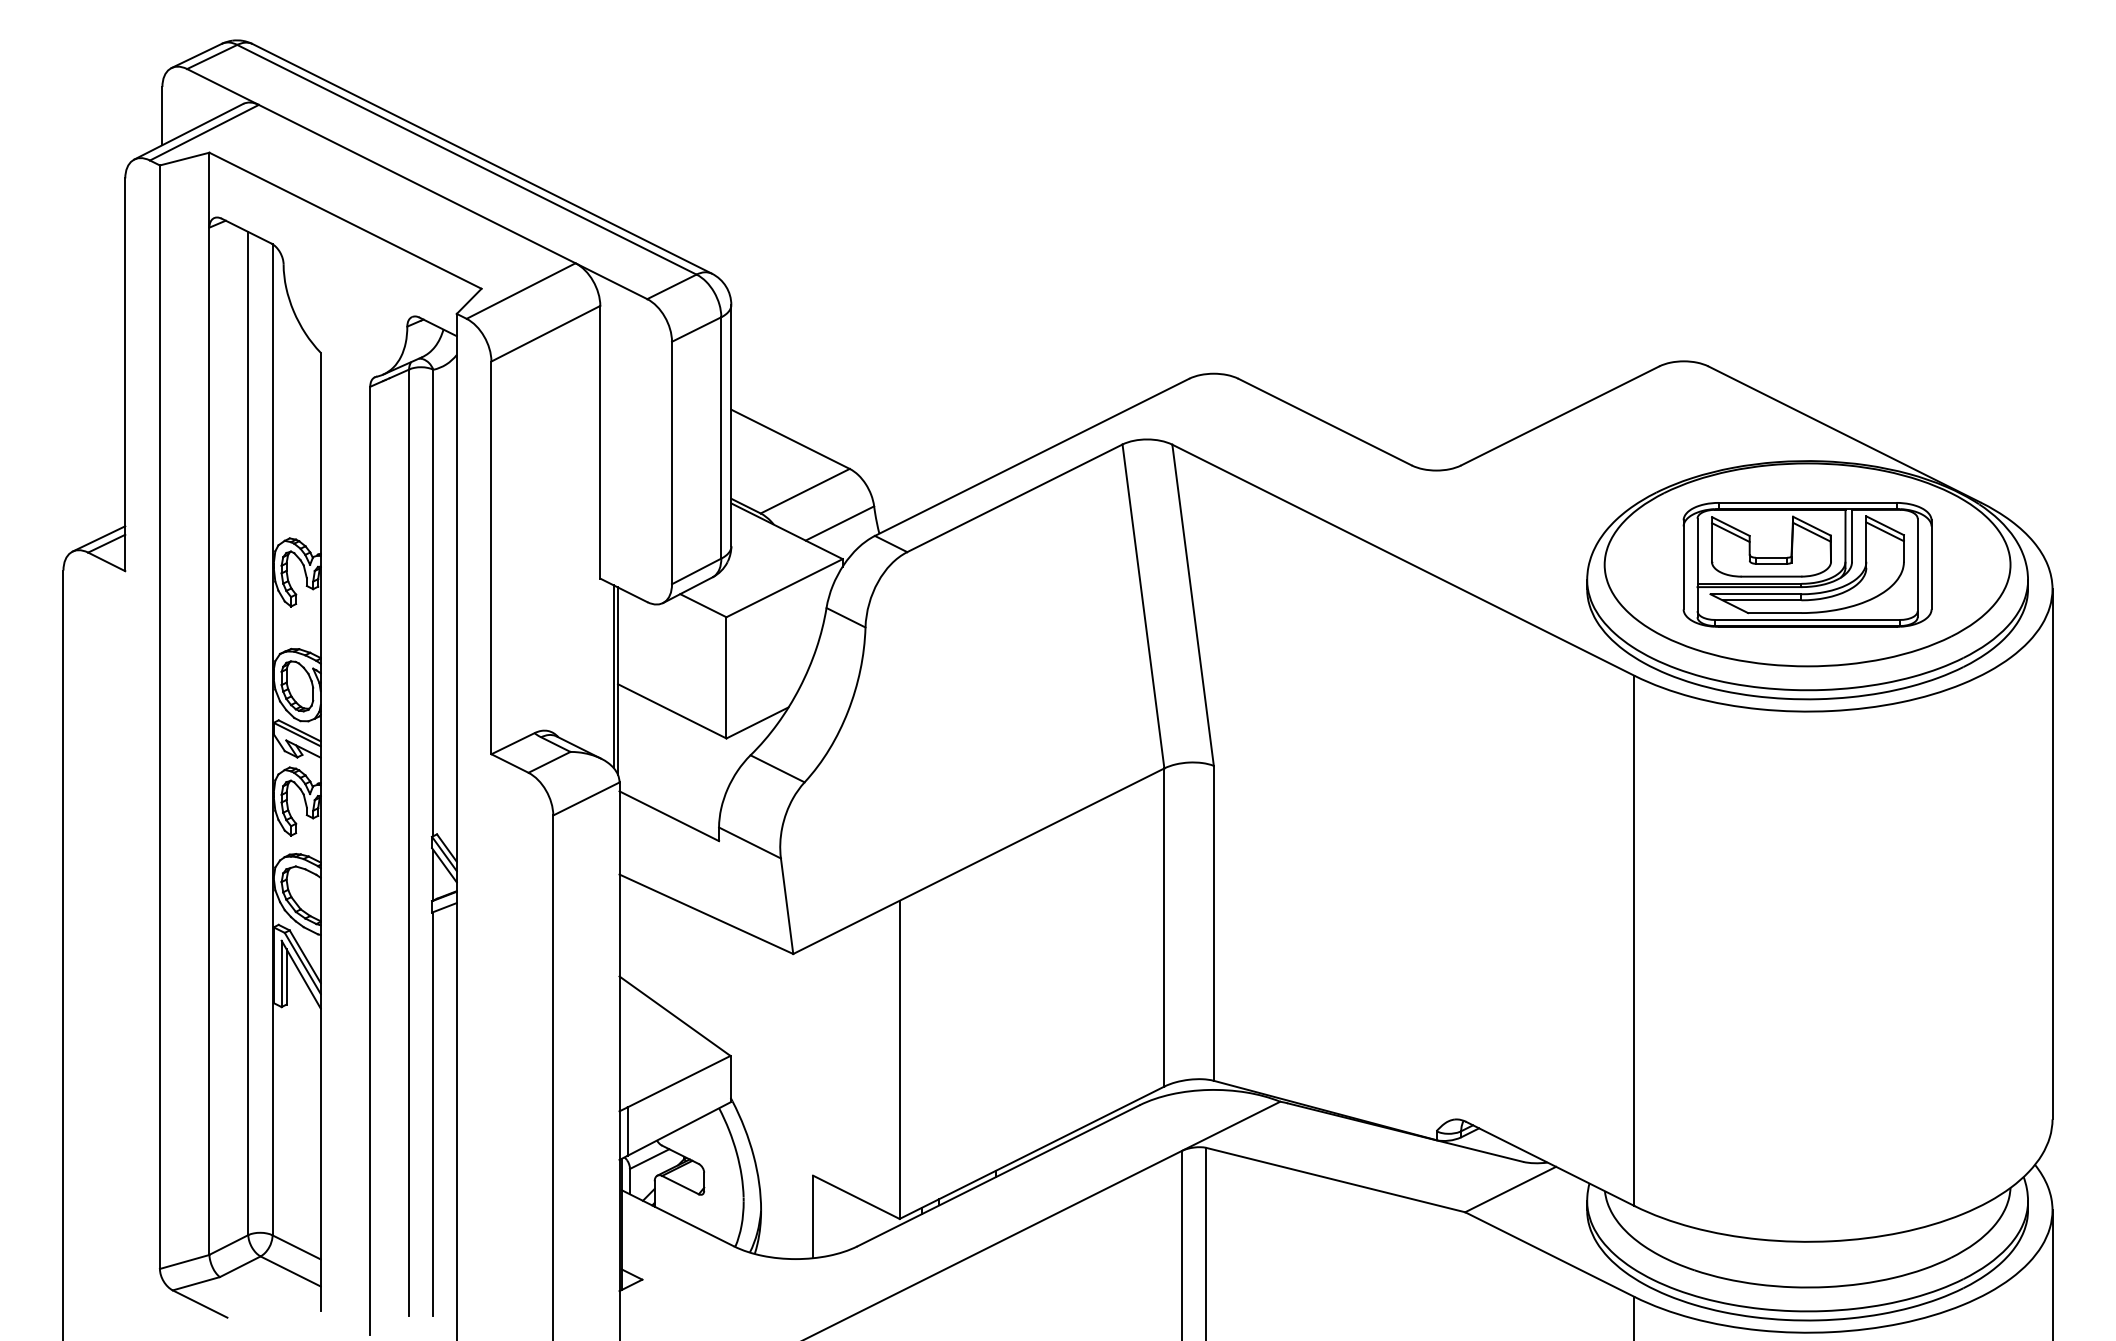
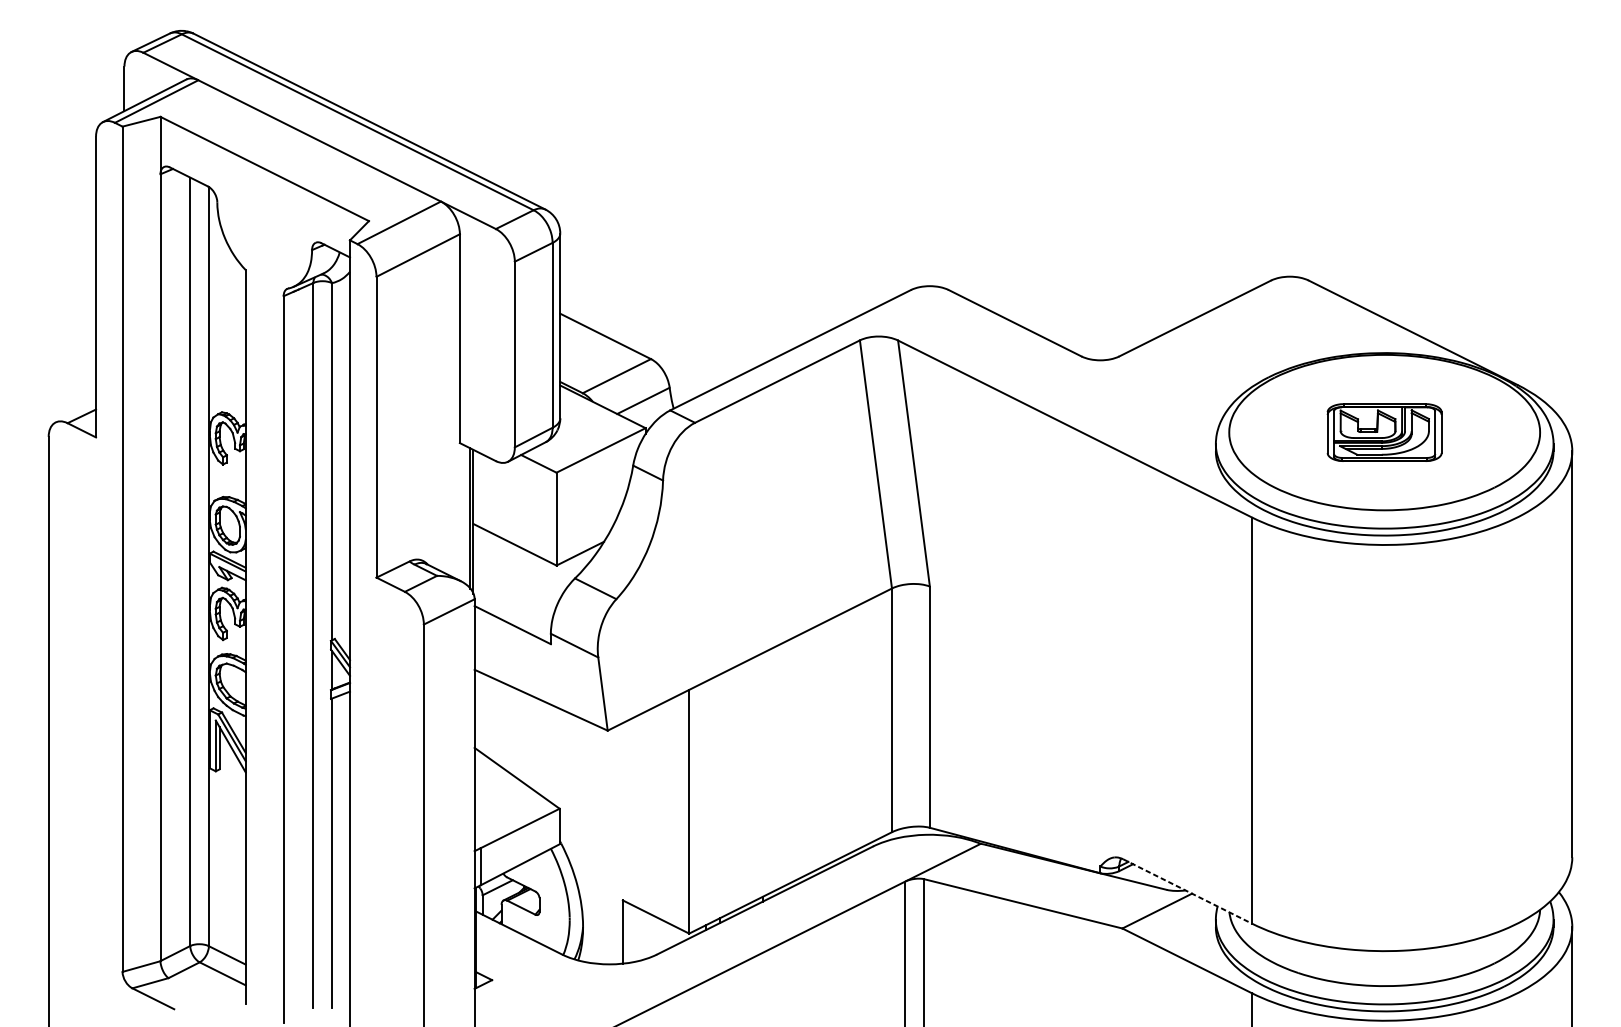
line: (98, 538) -> (75, 412), removed
part: (1807, 564) -> (1384, 432), size x0.6
line: (1550, 1164) -> (1187, 891), solid -> dashed

